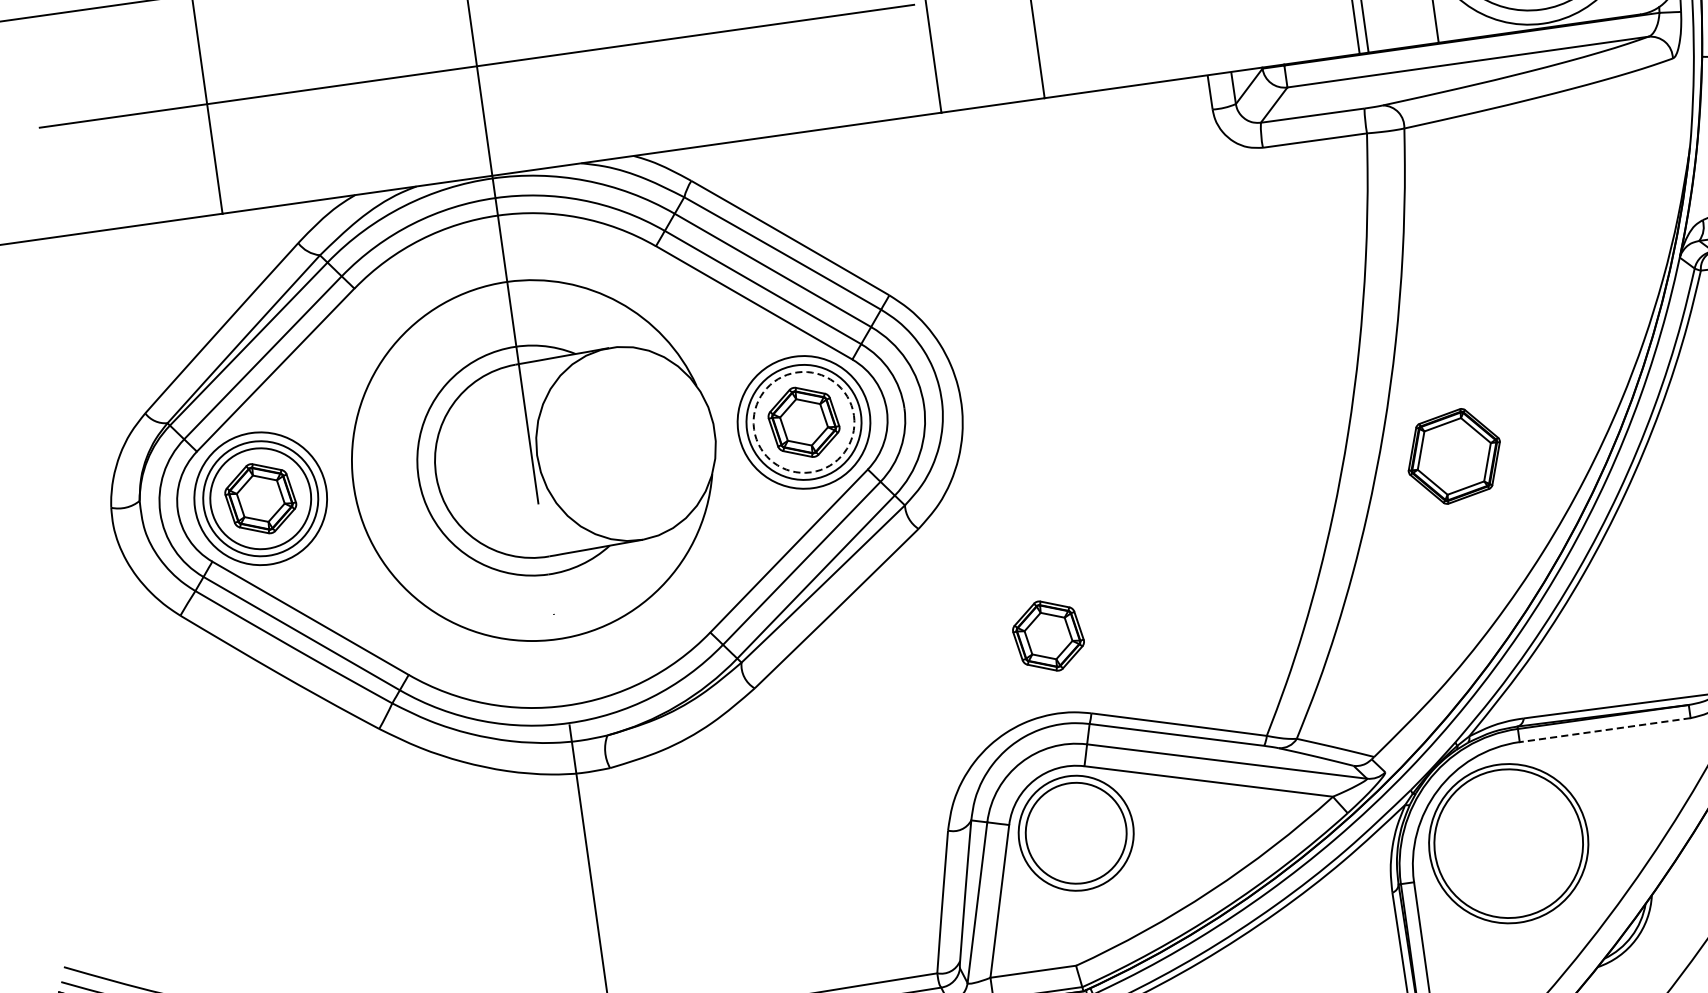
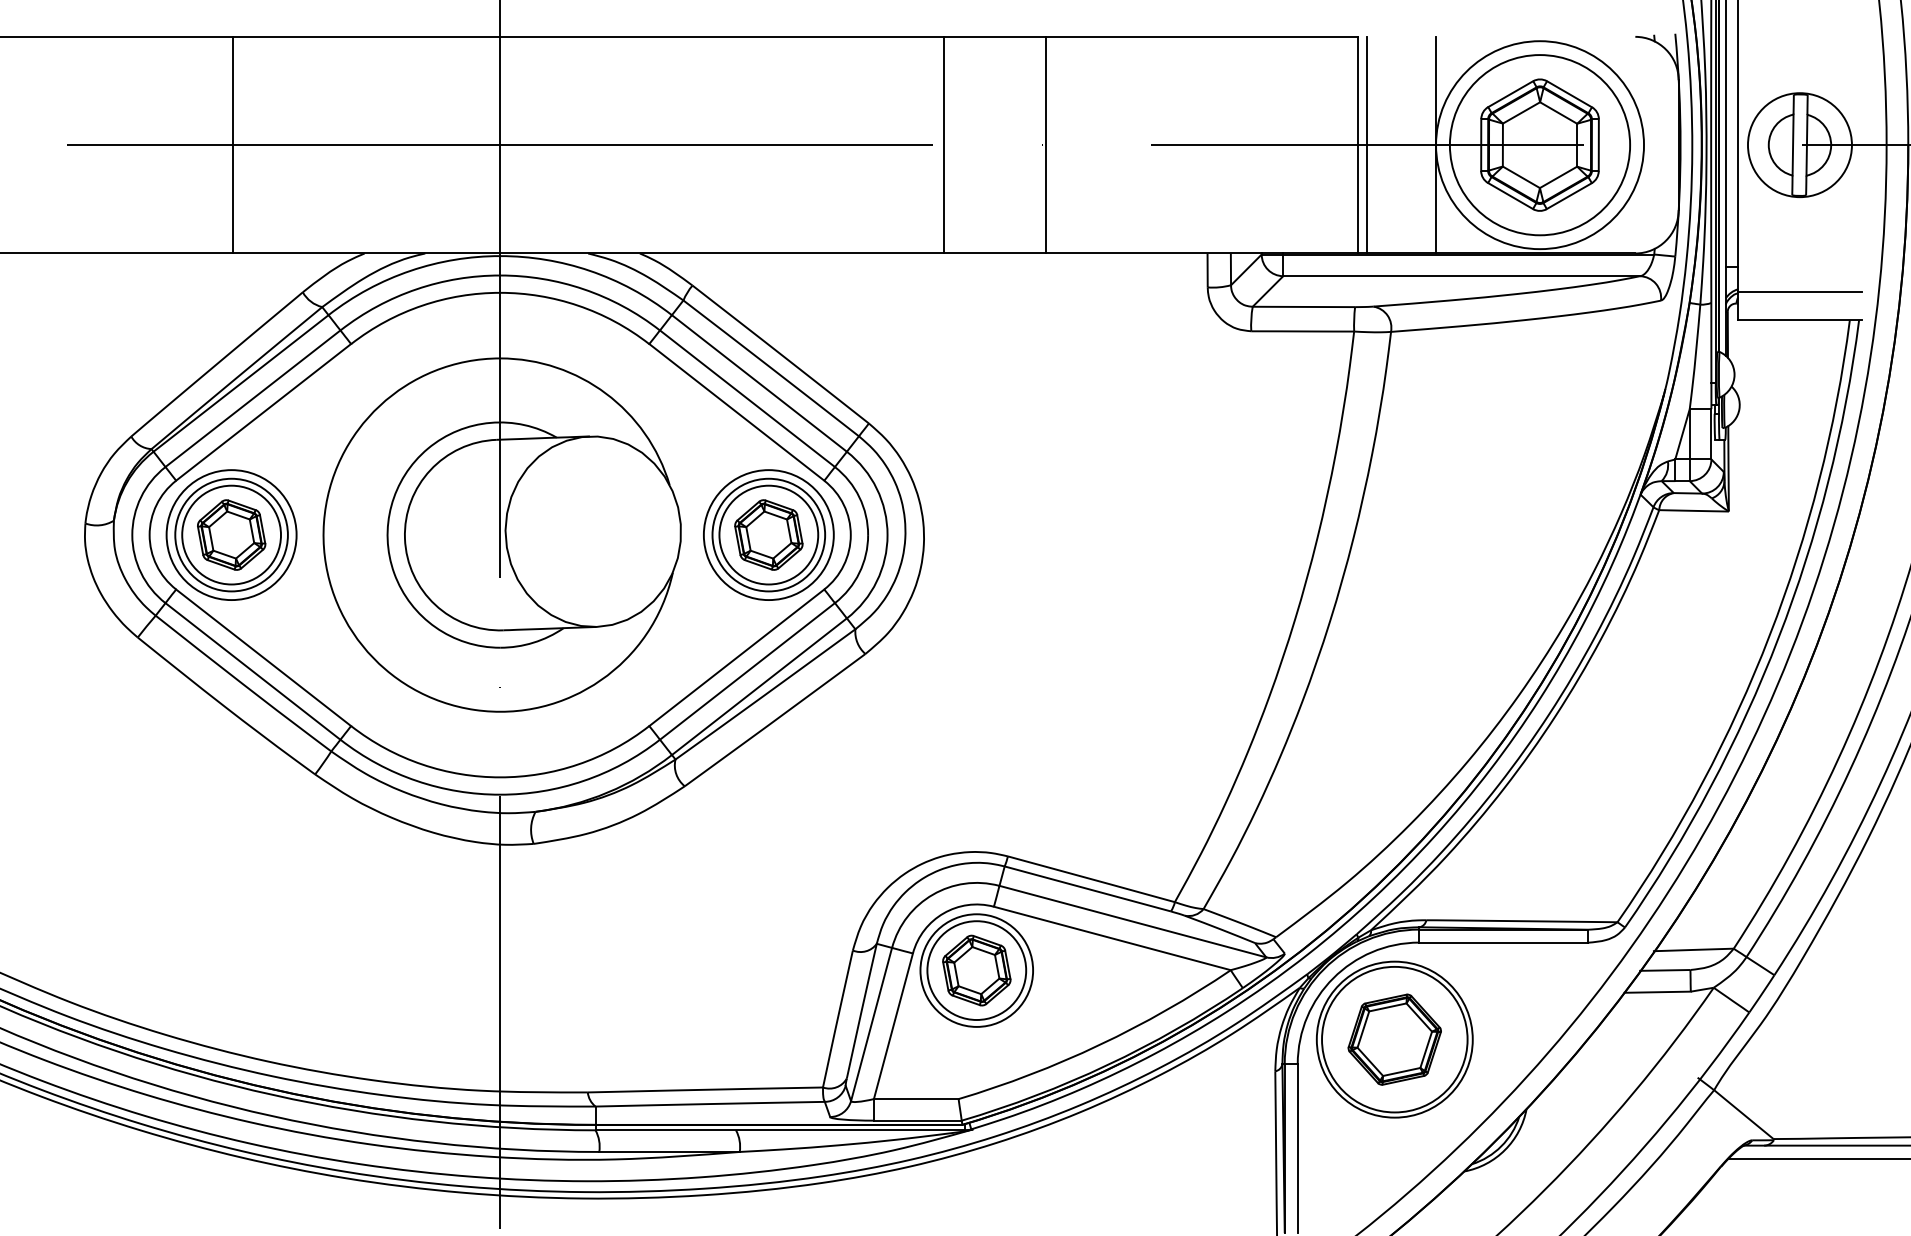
circle: (803, 421) -> (768, 534), dashed -> solid
part: (1453, 456) -> (1394, 1039), moved
part: (1048, 636) -> (976, 970), moved
line: (1604, 729) -> (1503, 942), dashed -> solid

